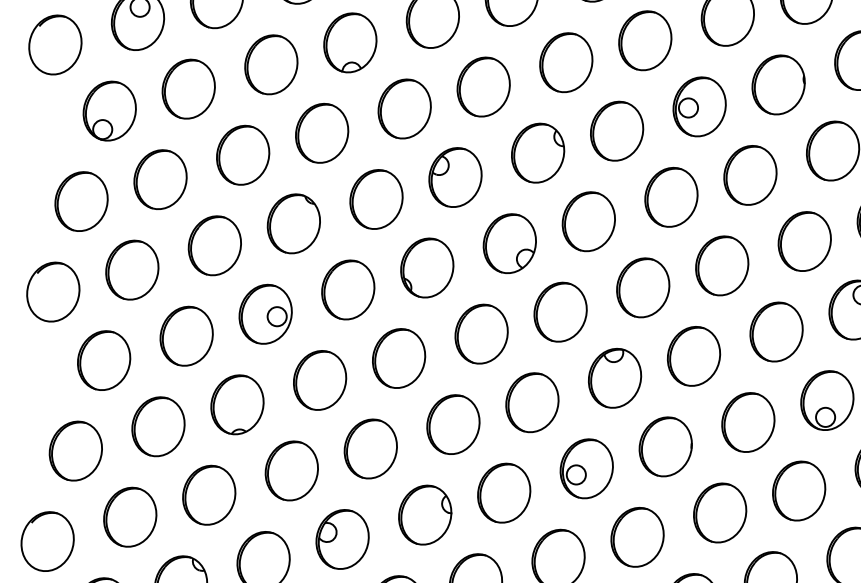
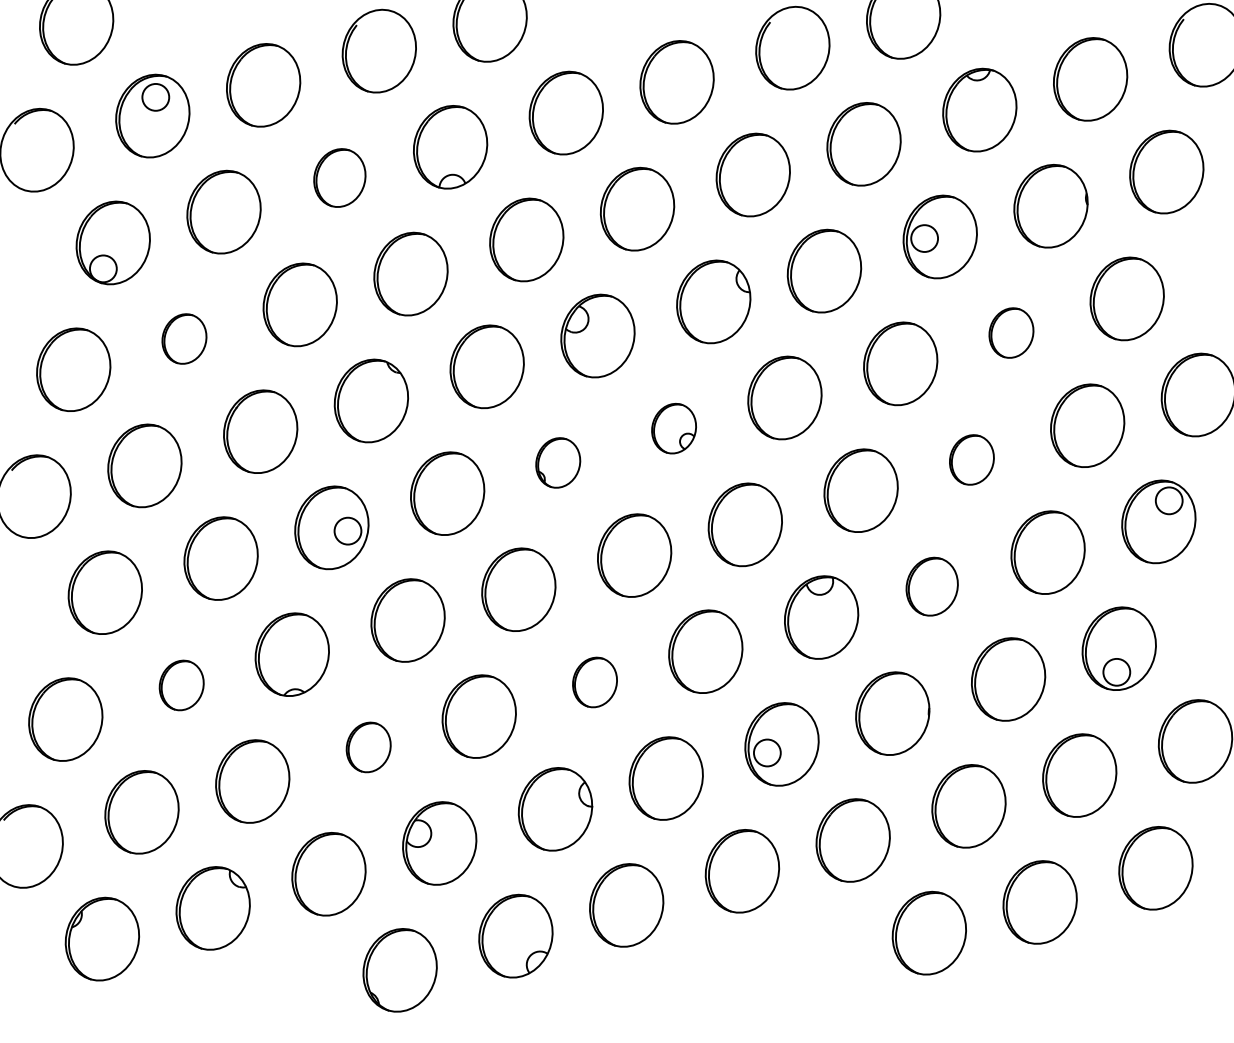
part: (271, 64) -> (339, 177), size x0.7
part: (750, 174) -> (1011, 332), size x0.6
part: (160, 179) -> (184, 338), size x0.6
part: (509, 243) -> (673, 428), size x0.6
part: (721, 265) -> (971, 459), size x0.6
part: (426, 267) -> (557, 462), size x0.6
part: (693, 356) -> (931, 586), size x0.7
part: (453, 424) -> (594, 682), size x0.6
part: (158, 426) -> (181, 685), size x0.6
part: (291, 471) -> (368, 747), size x0.6

